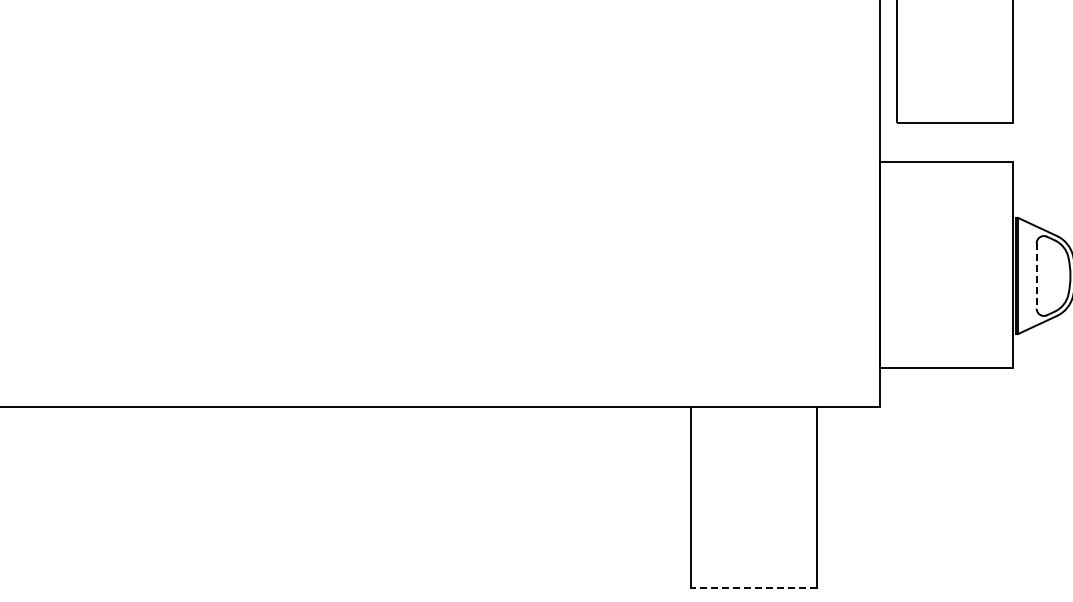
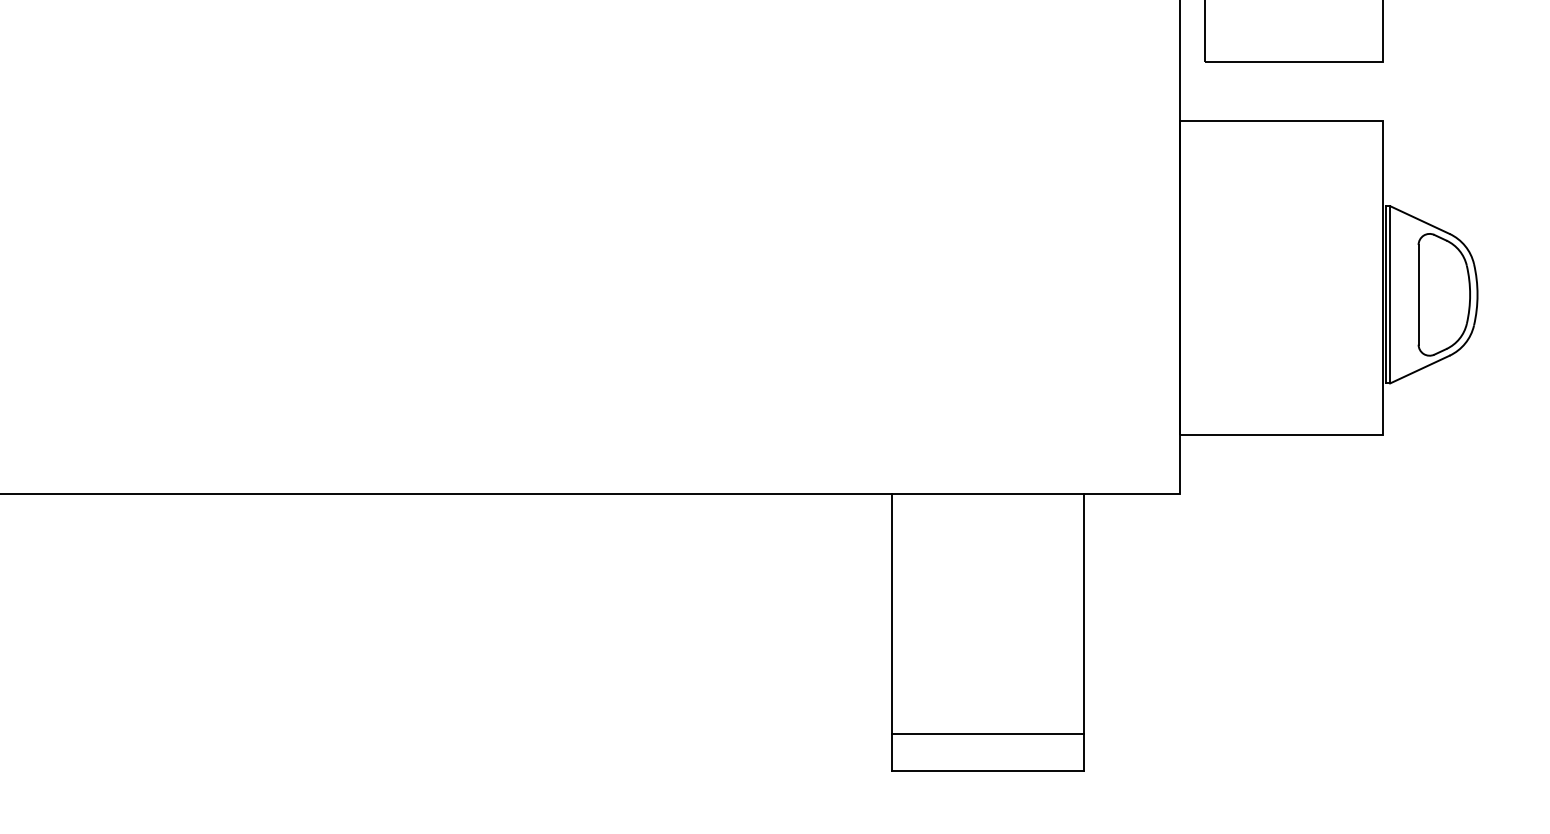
line: (1036, 276) -> (1418, 295), dashed -> solid
line: (754, 564) -> (988, 734), added
line: (754, 588) -> (988, 771), dashed -> solid

